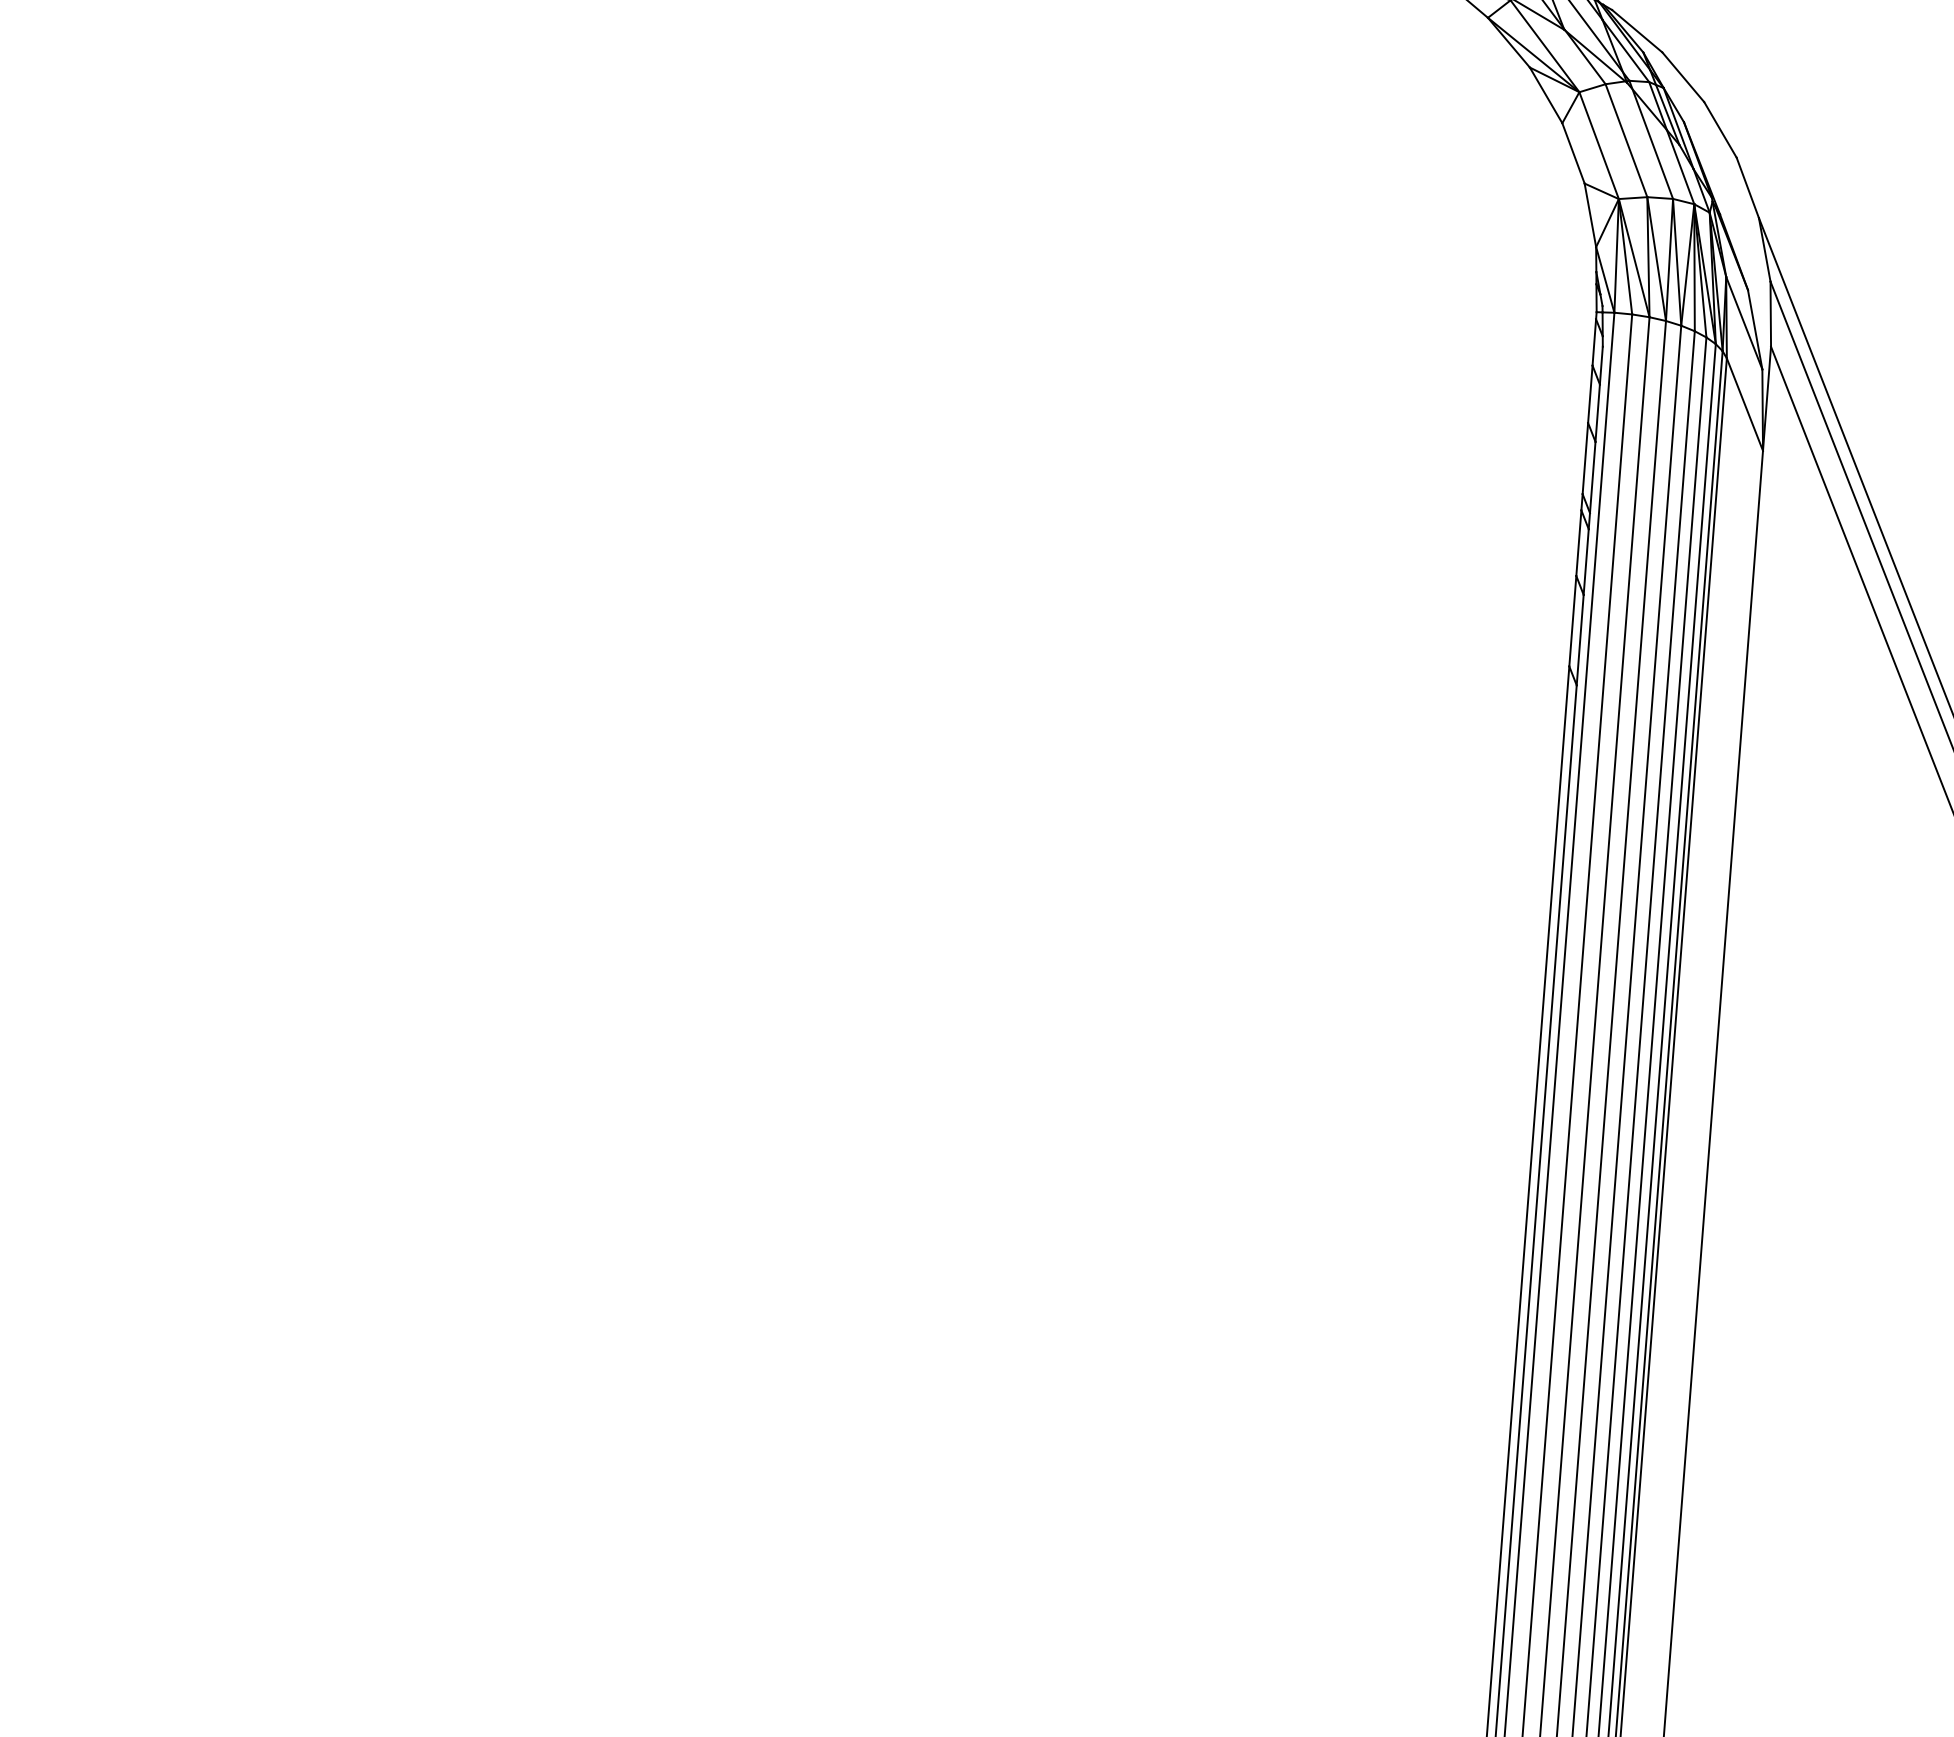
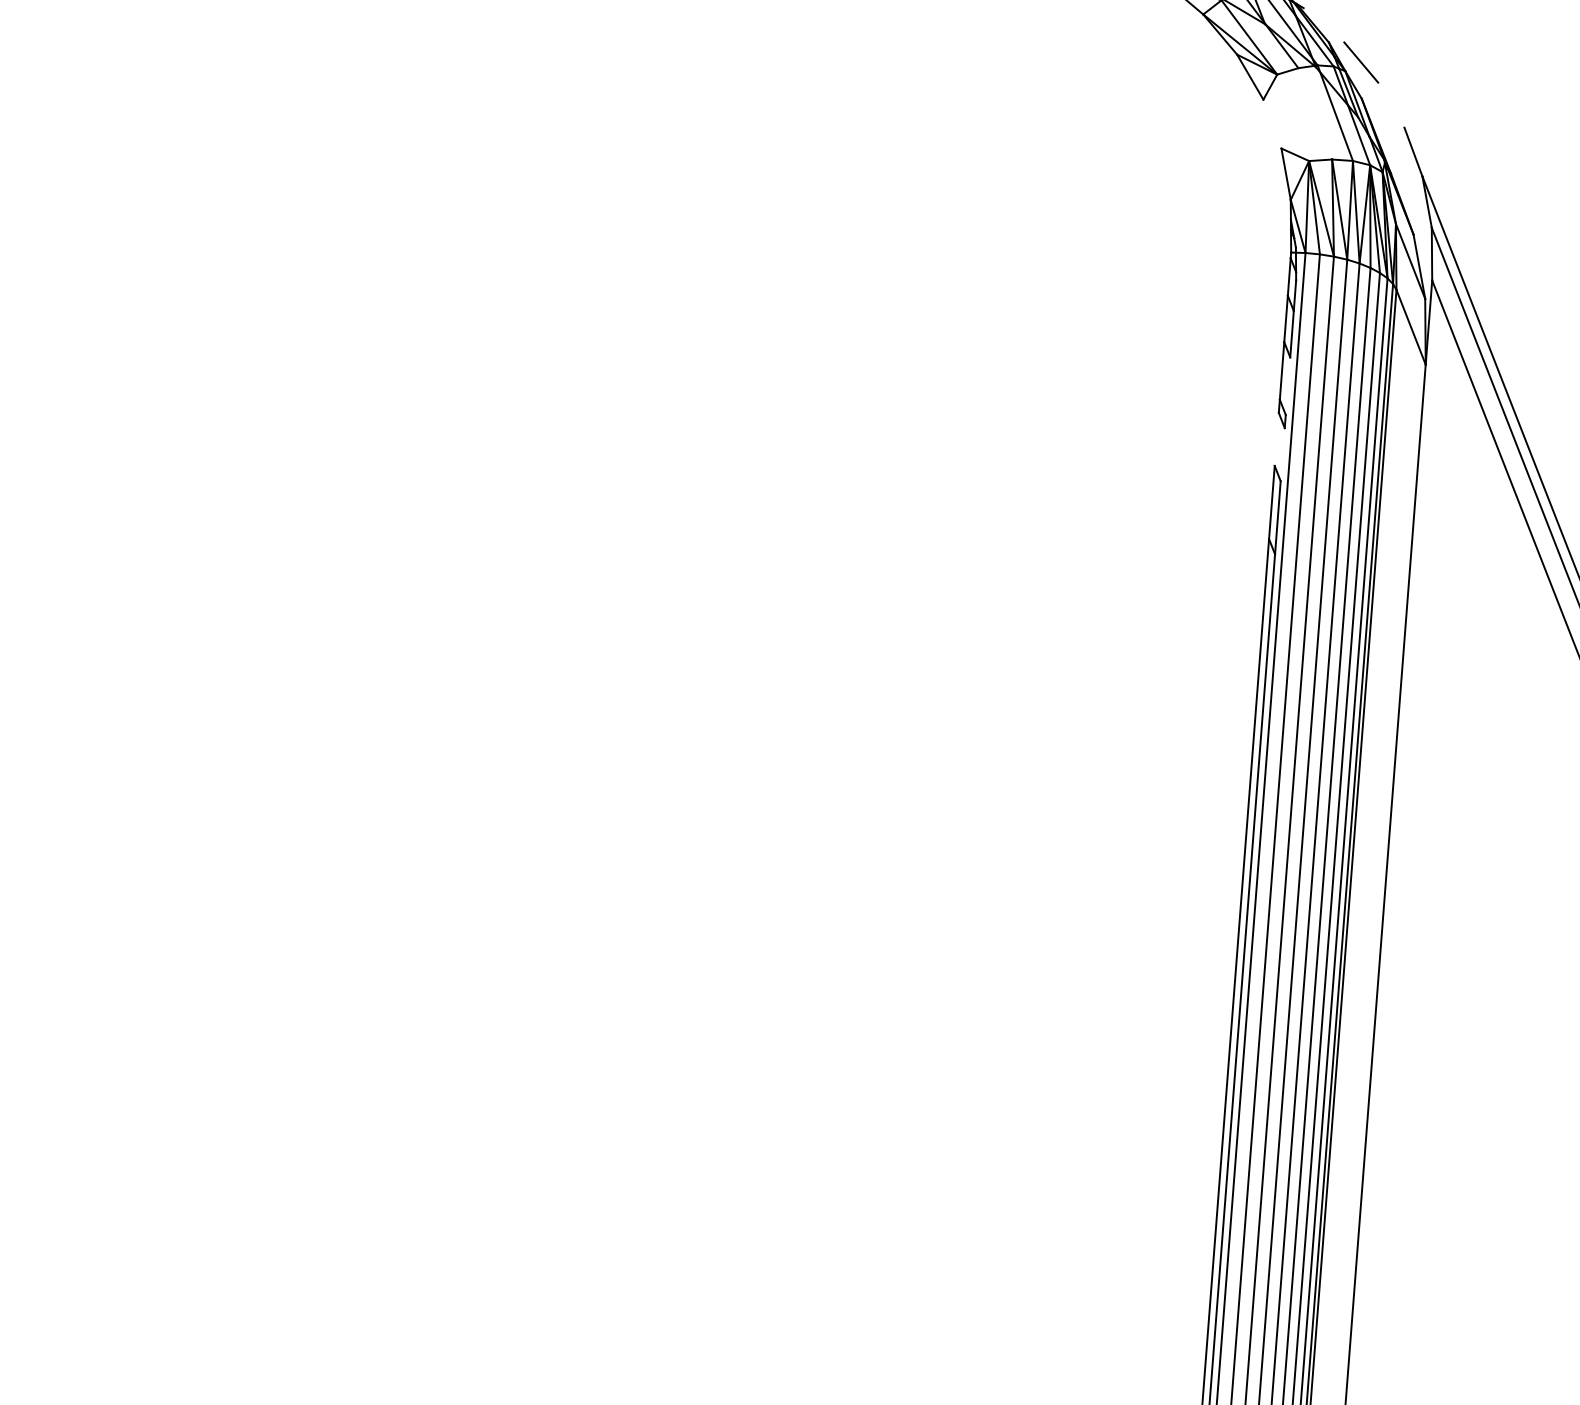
line: (1637, 31) -> (1324, 25), removed
line: (1720, 129) -> (1391, 104), removed
line: (1626, 140) -> (1315, 113), removed
line: (1598, 145) -> (1292, 117), removed
line: (1573, 153) -> (1272, 124), removed
line: (1592, 477) -> (1287, 386), removed
line: (1578, 542) -> (1276, 438), removed
line: (1585, 561) -> (1282, 454), removed

